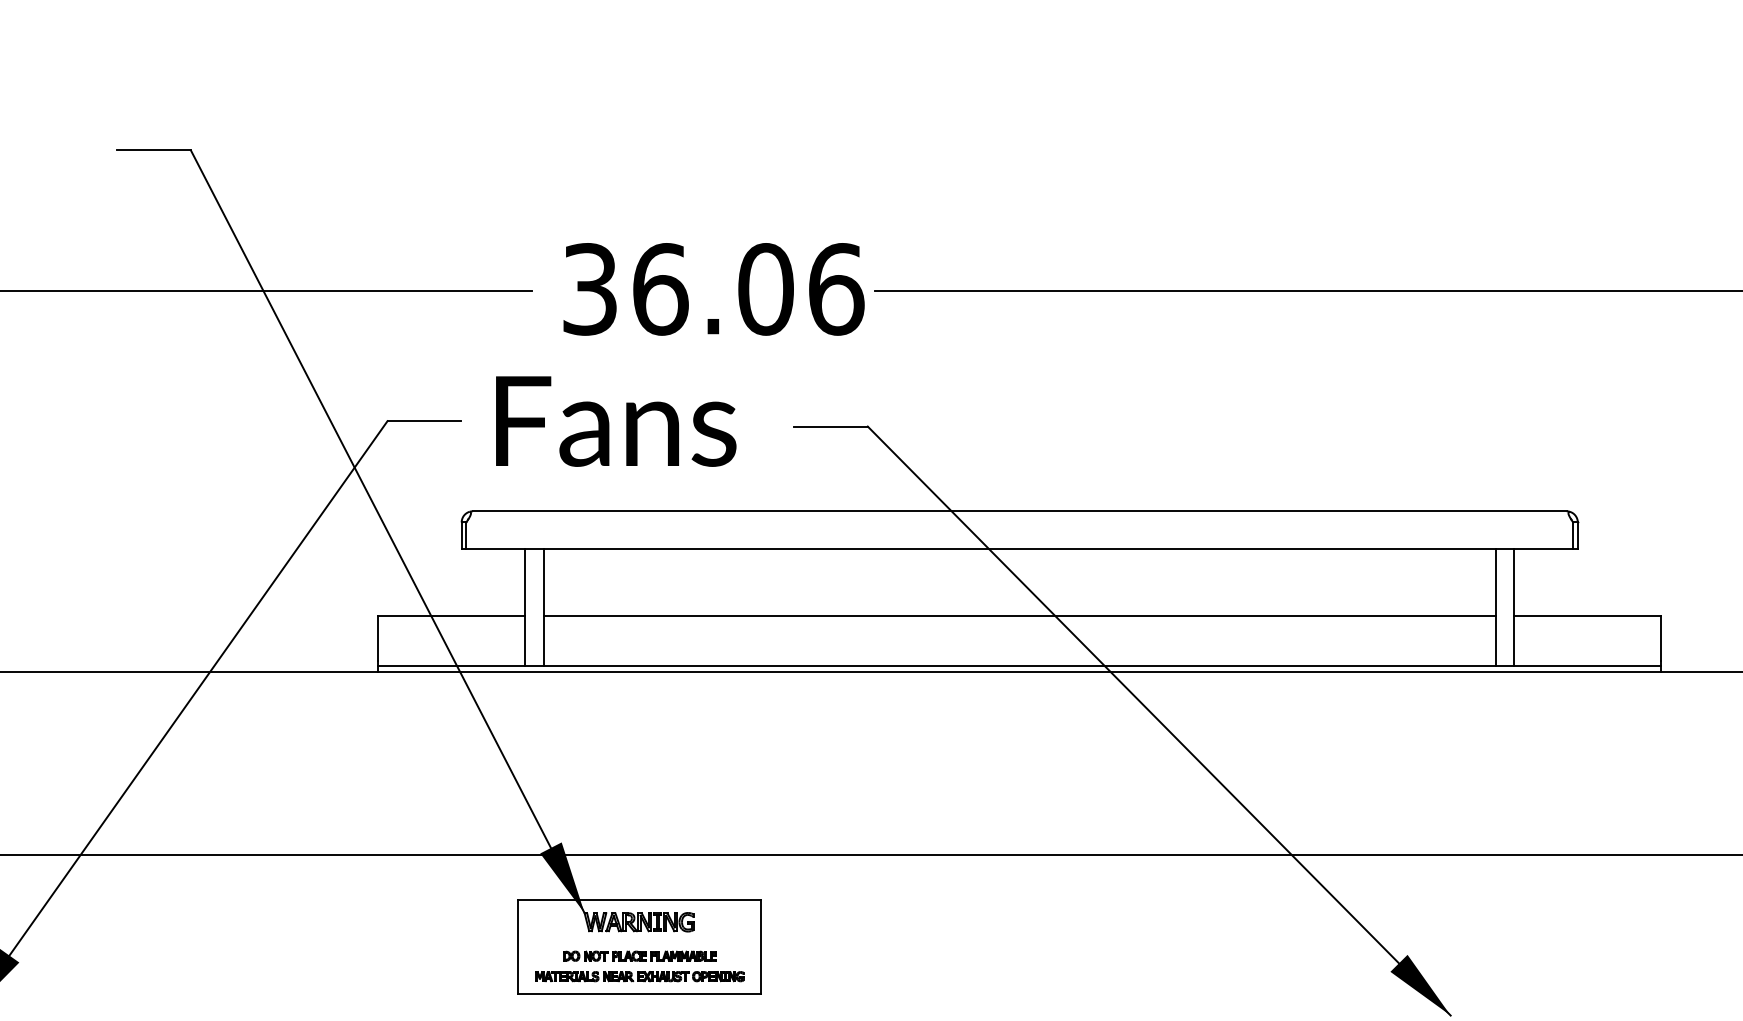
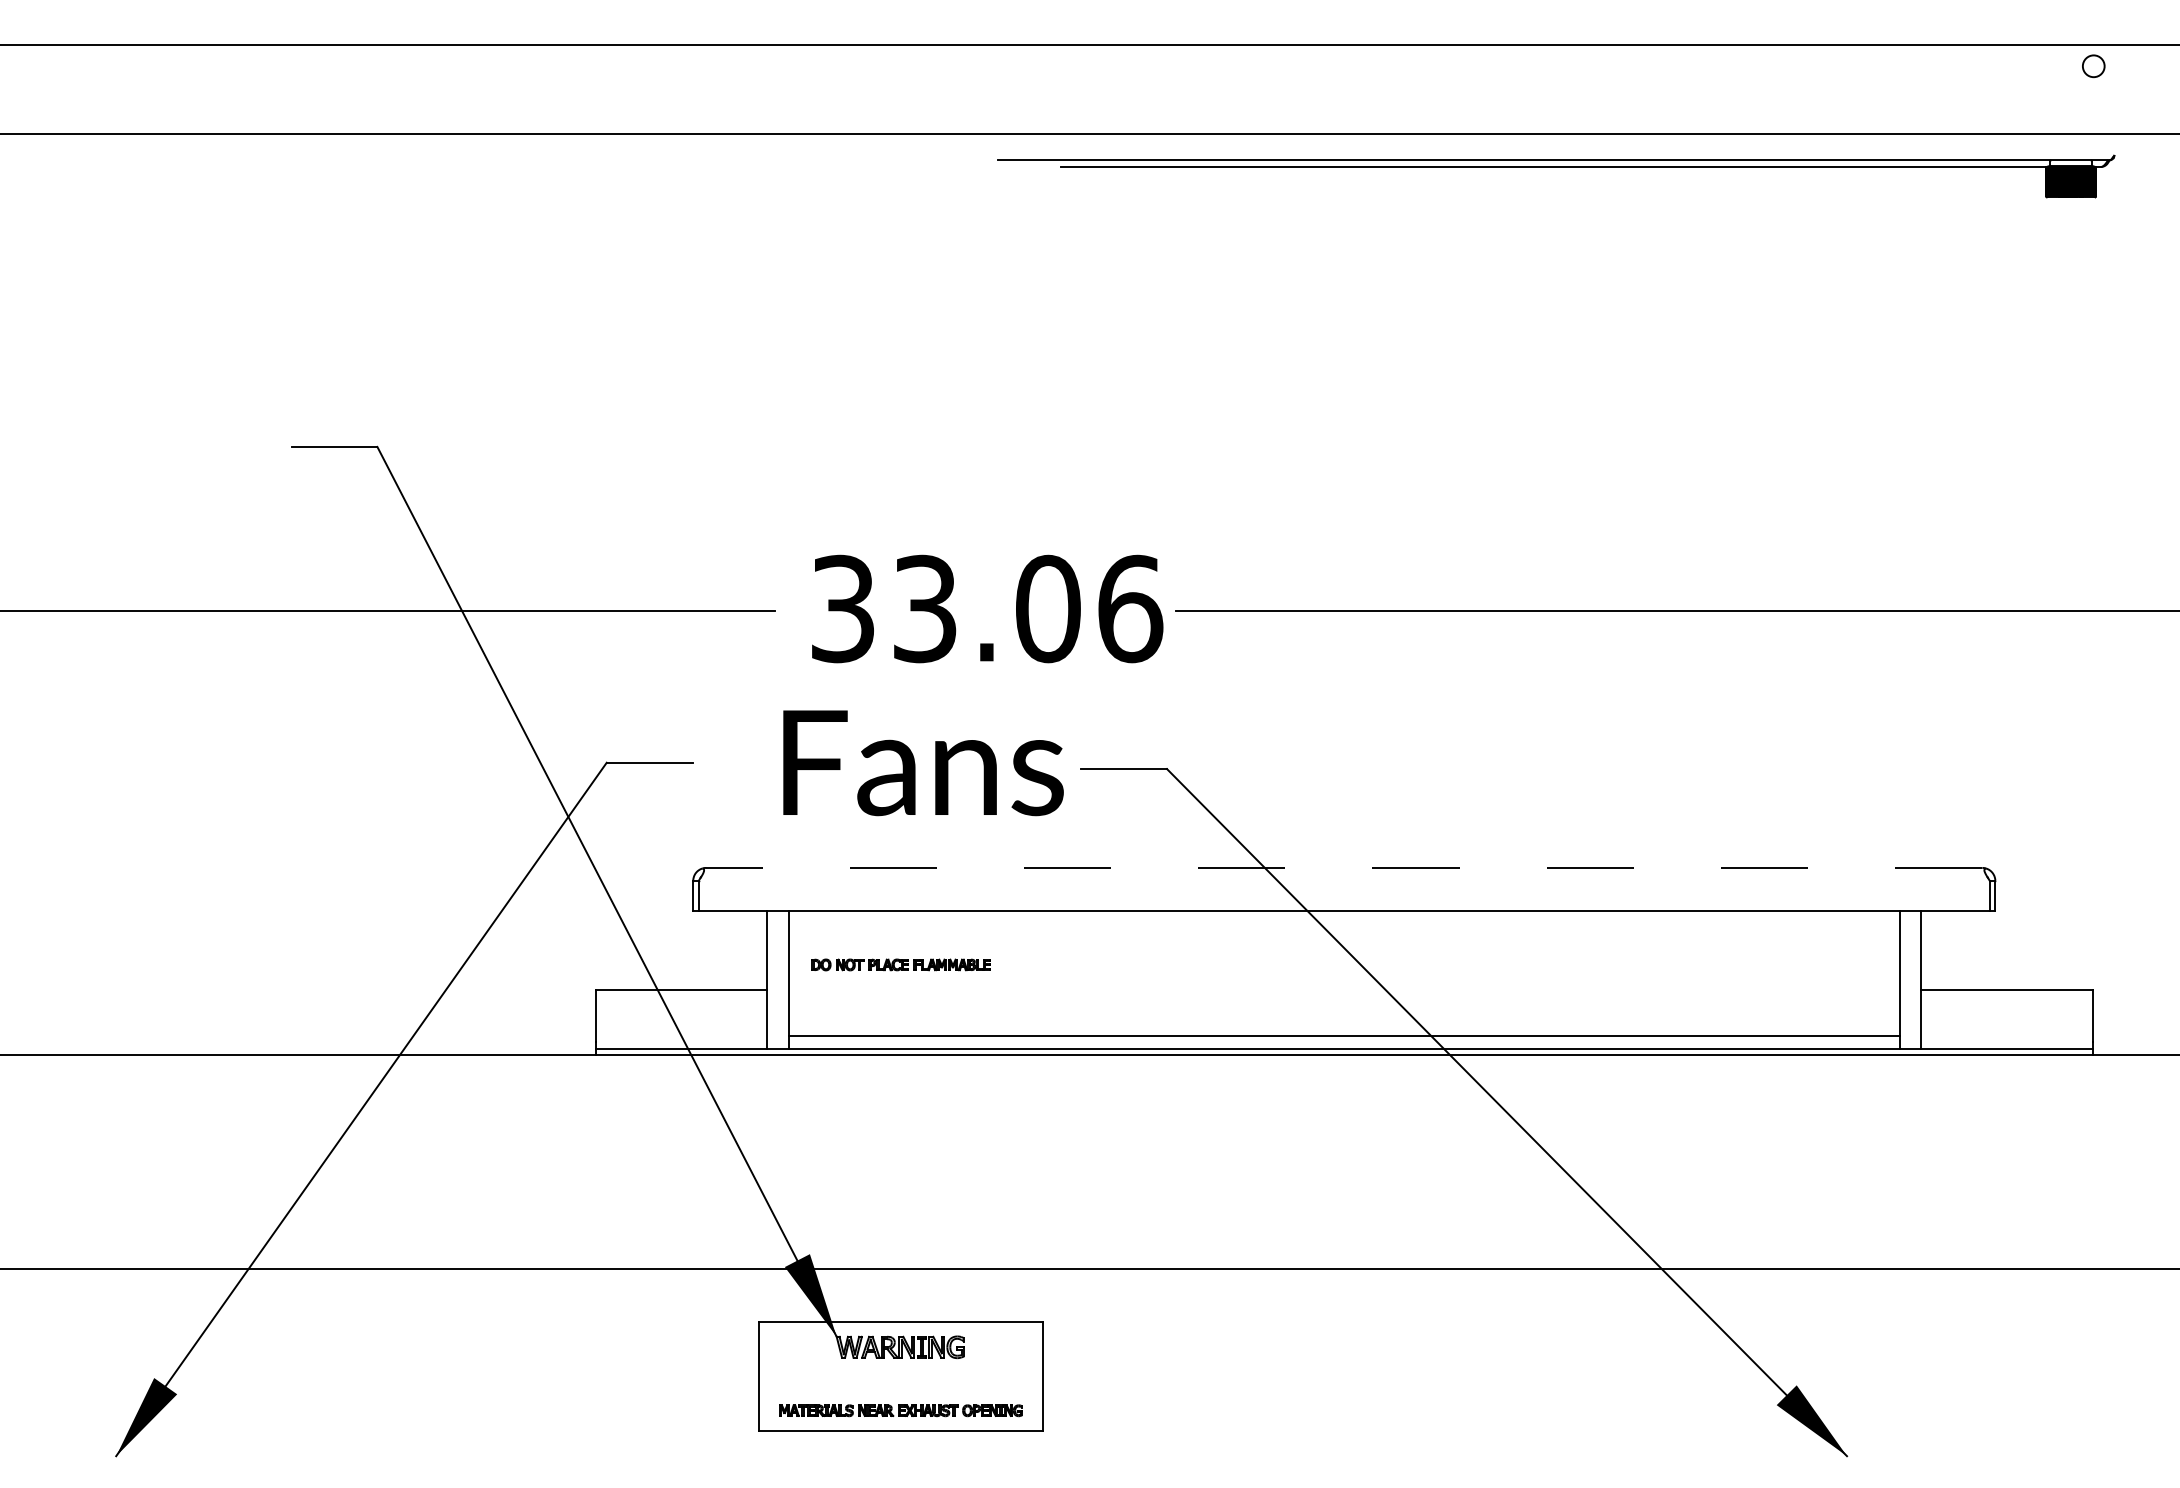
text: (660, 288) -> (925, 608), 36.06 -> 33.06
text: (616, 421) -> (923, 763), moved
line: (1019, 510) -> (1343, 867), solid -> dashed
line: (1019, 615) -> (1343, 1035), moved
part: (639, 955) -> (900, 964), moved

